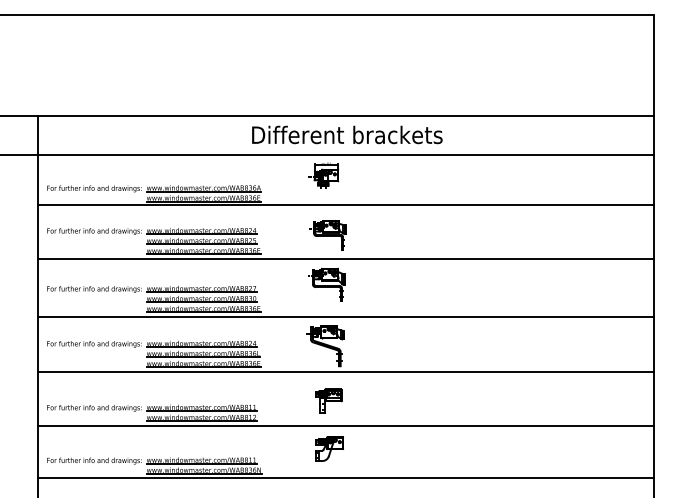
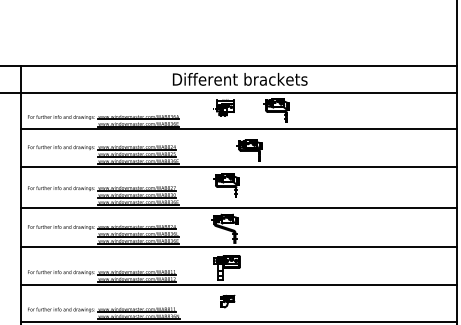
part: (397, 178) -> (275, 110), added
part: (327, 235) -> (248, 150), moved
part: (328, 400) -> (226, 267), size x1.4
part: (329, 448) -> (227, 301), size x0.7

